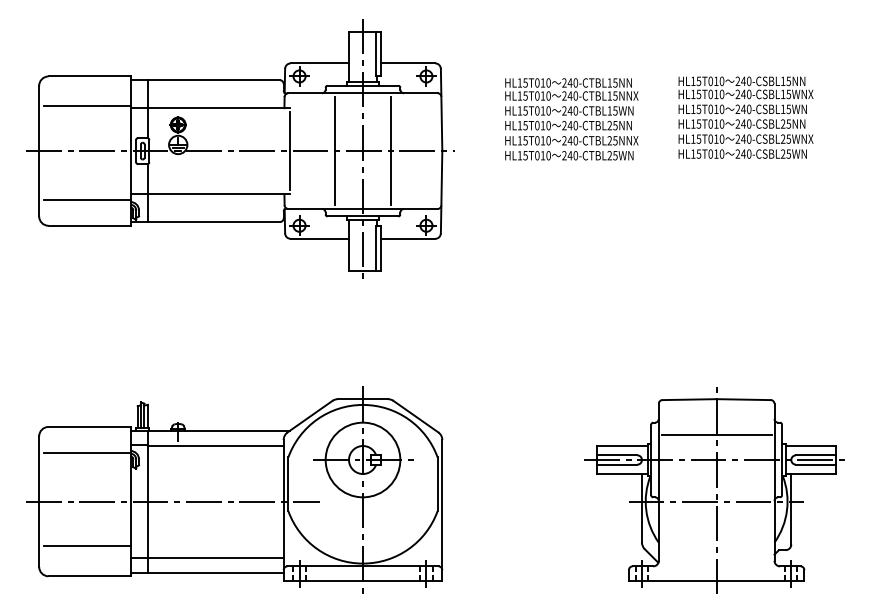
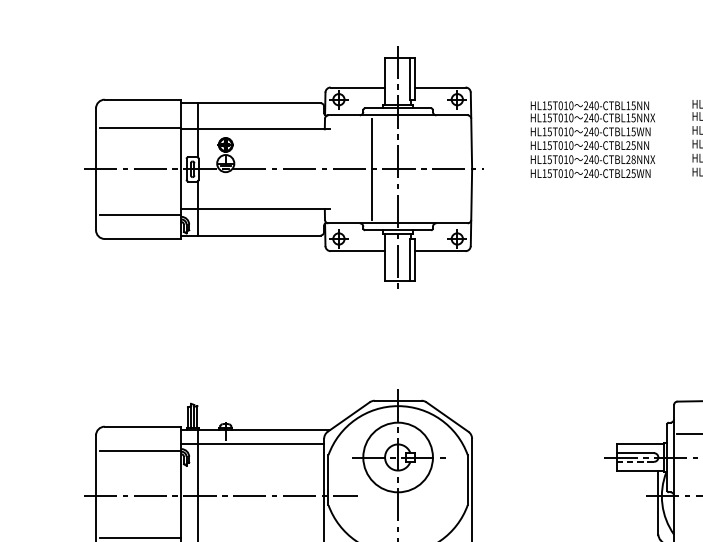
text: (615, 140) -> (633, 159), 240-CTBL25NNX -> 240-CTBL28NNX
line: (290, 150) -> (330, 168), removed
line: (391, 150) -> (424, 168), removed
line: (617, 464) -> (635, 461), solid -> dashed

